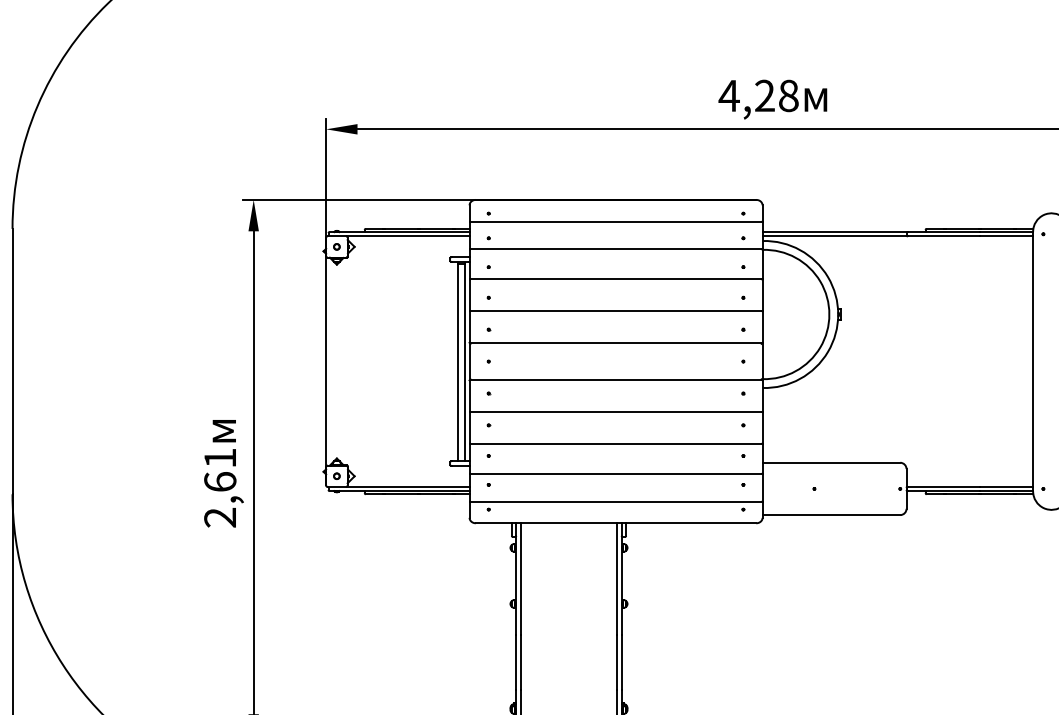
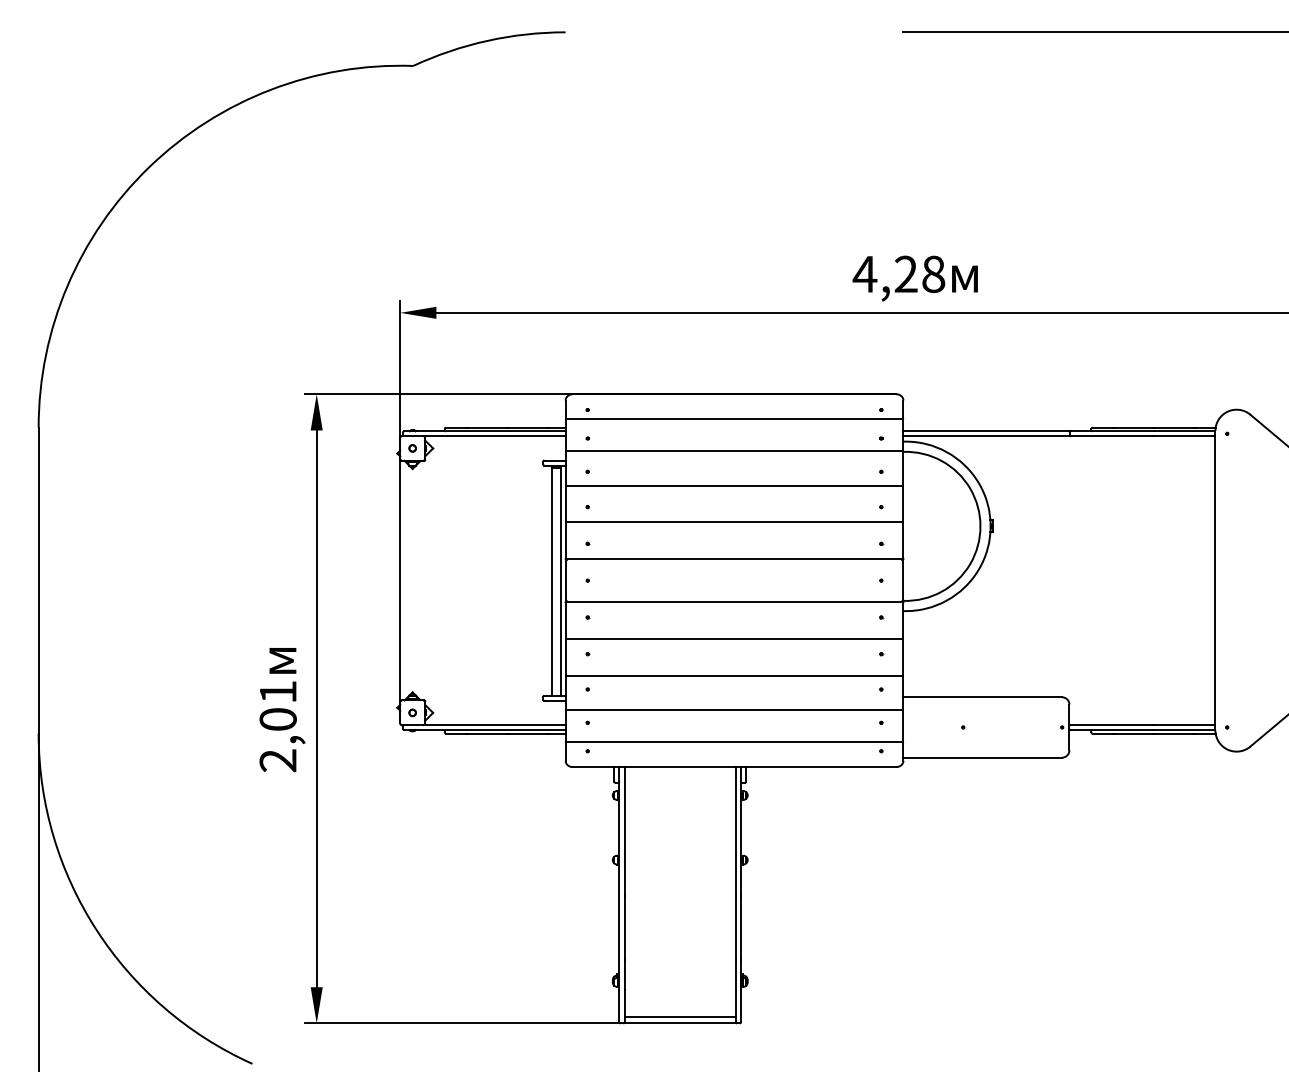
text: (219, 481) -> (277, 718), 2,61 -> 2,01

